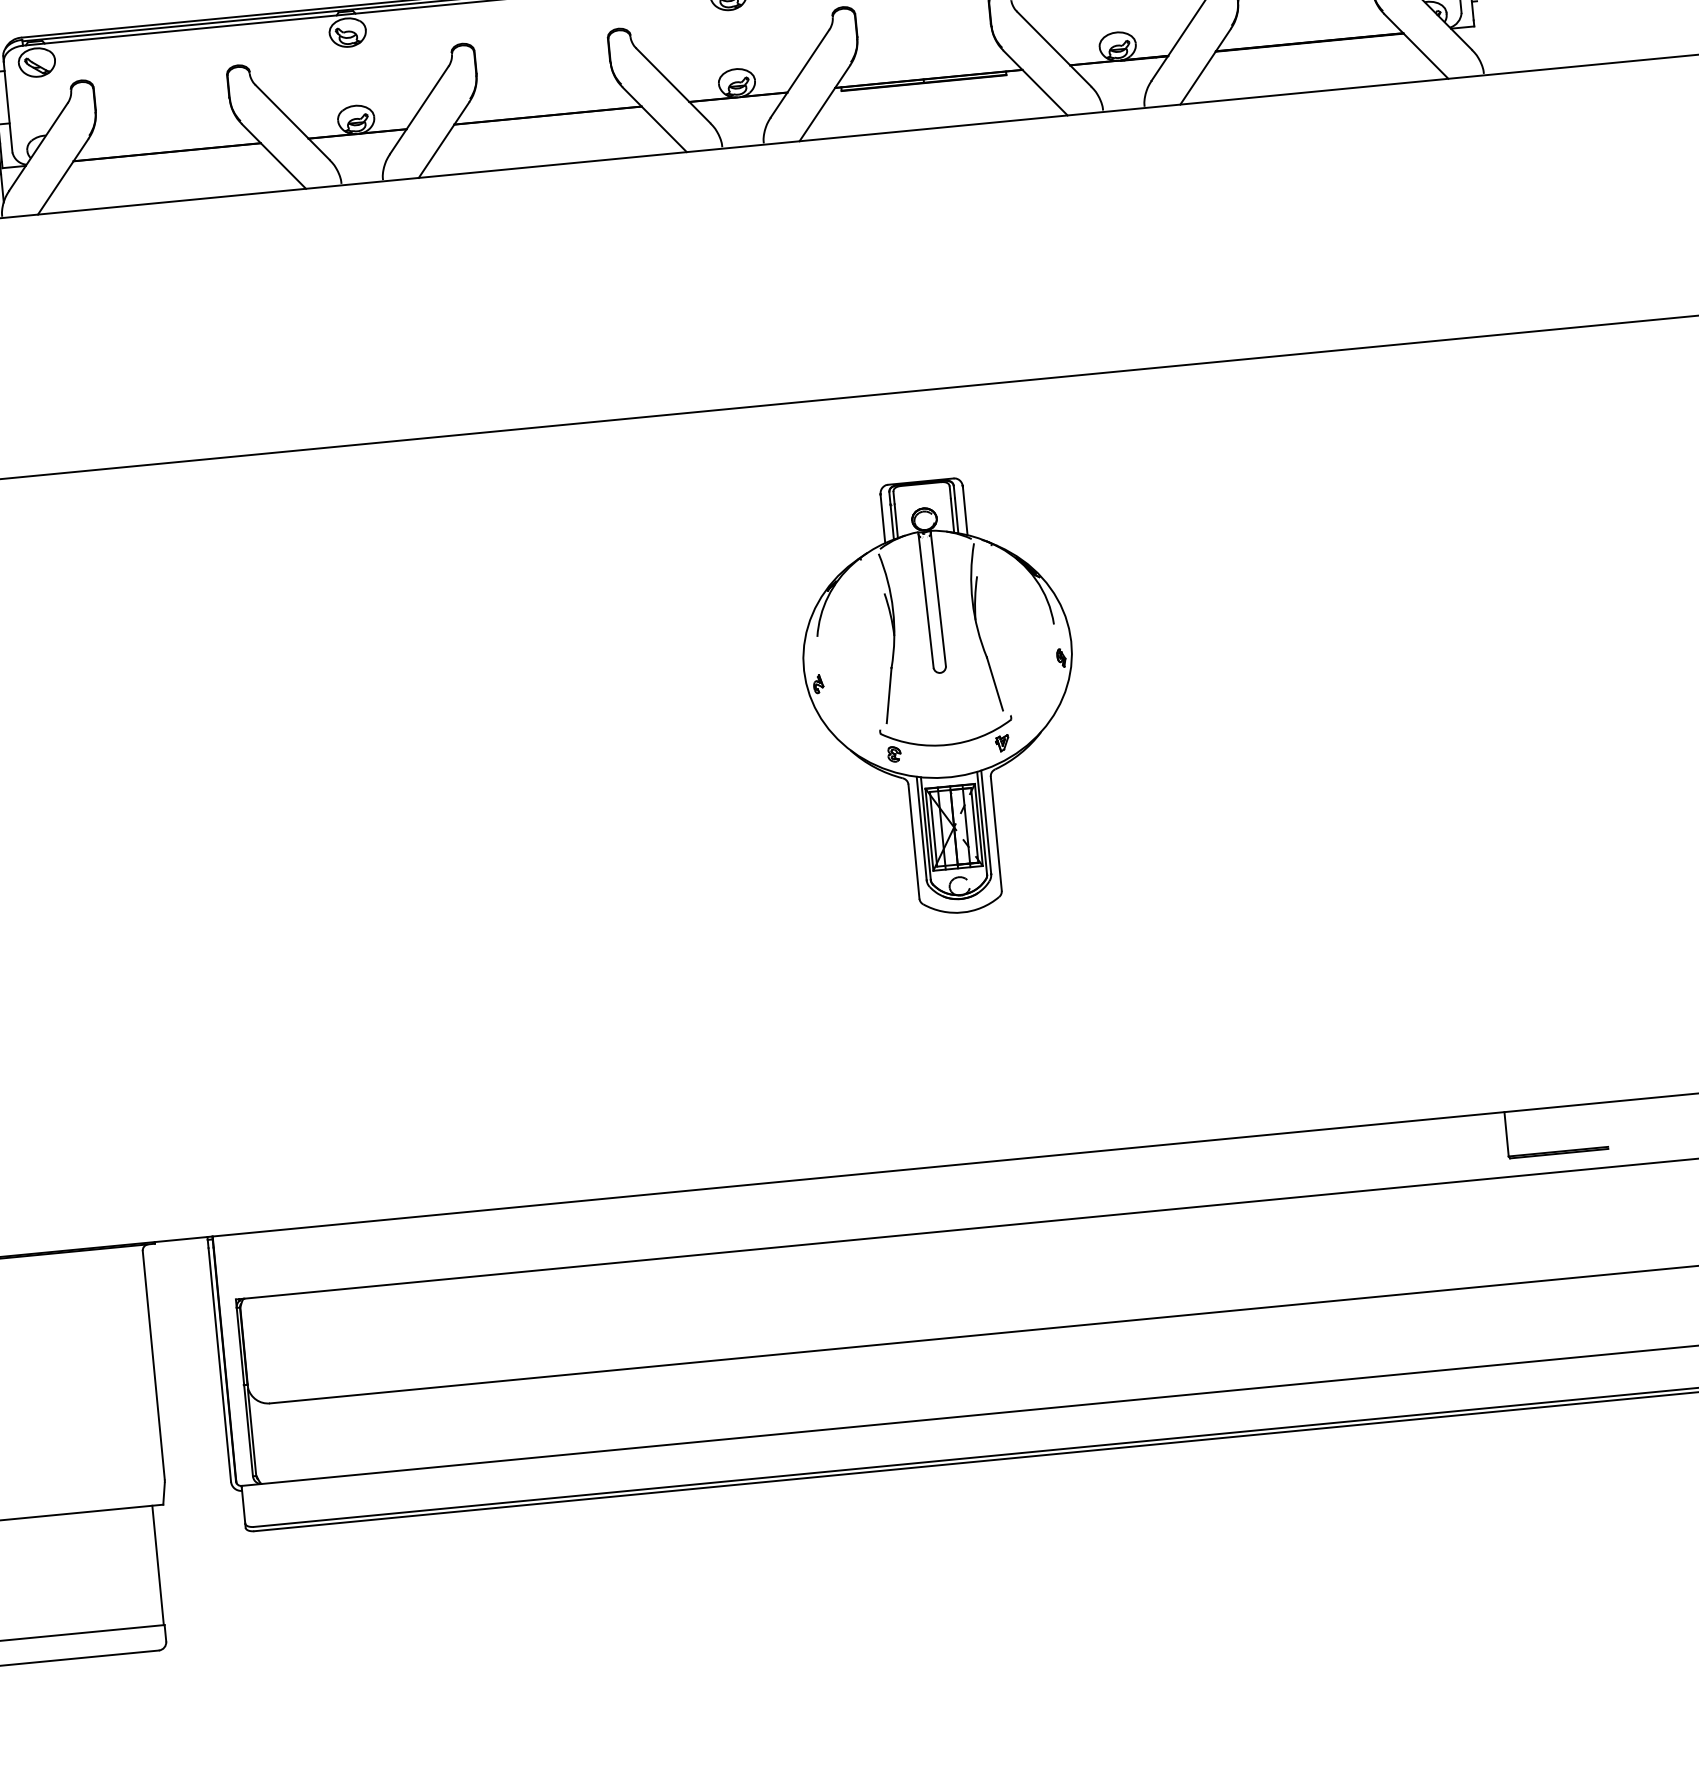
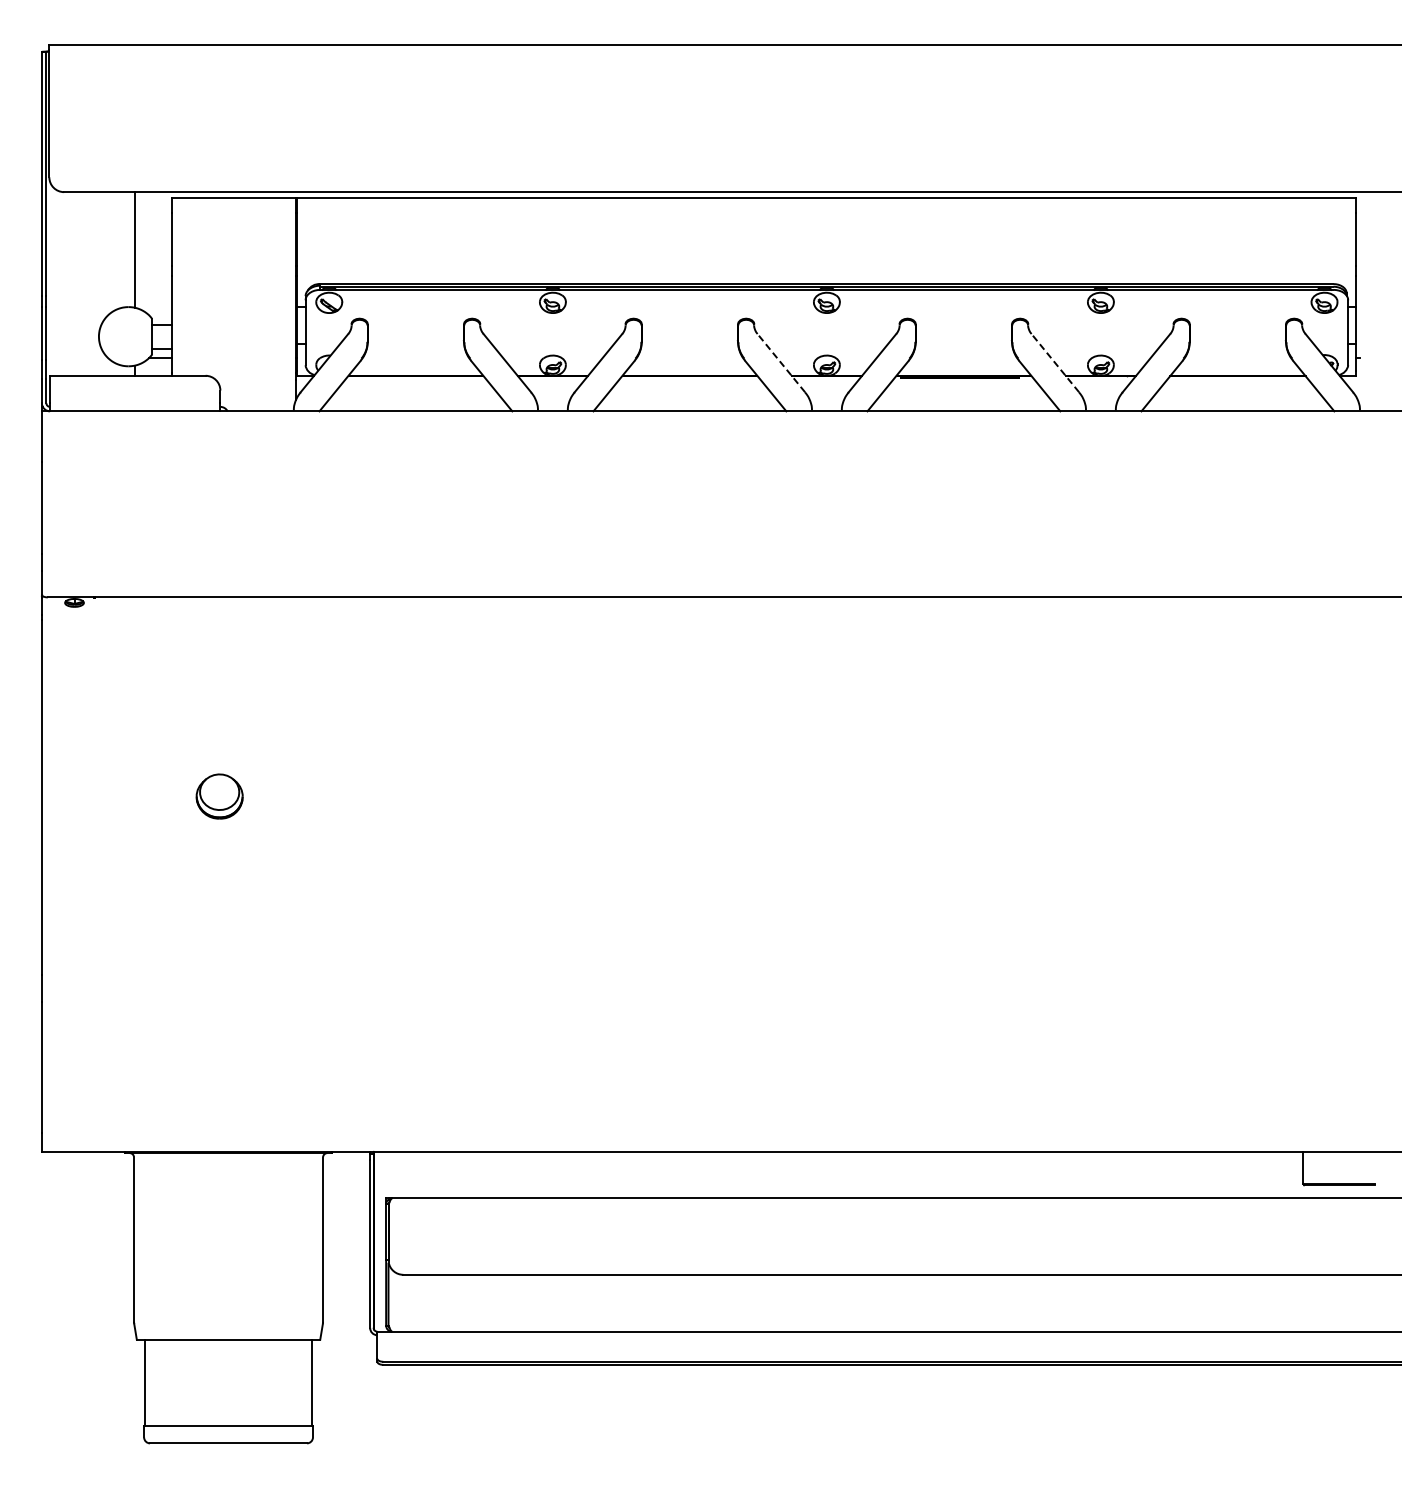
line: (1054, 49) -> (1055, 363), solid -> dashed
line: (673, 86) -> (781, 363), solid -> dashed
part: (941, 697) -> (930, 817), removed

